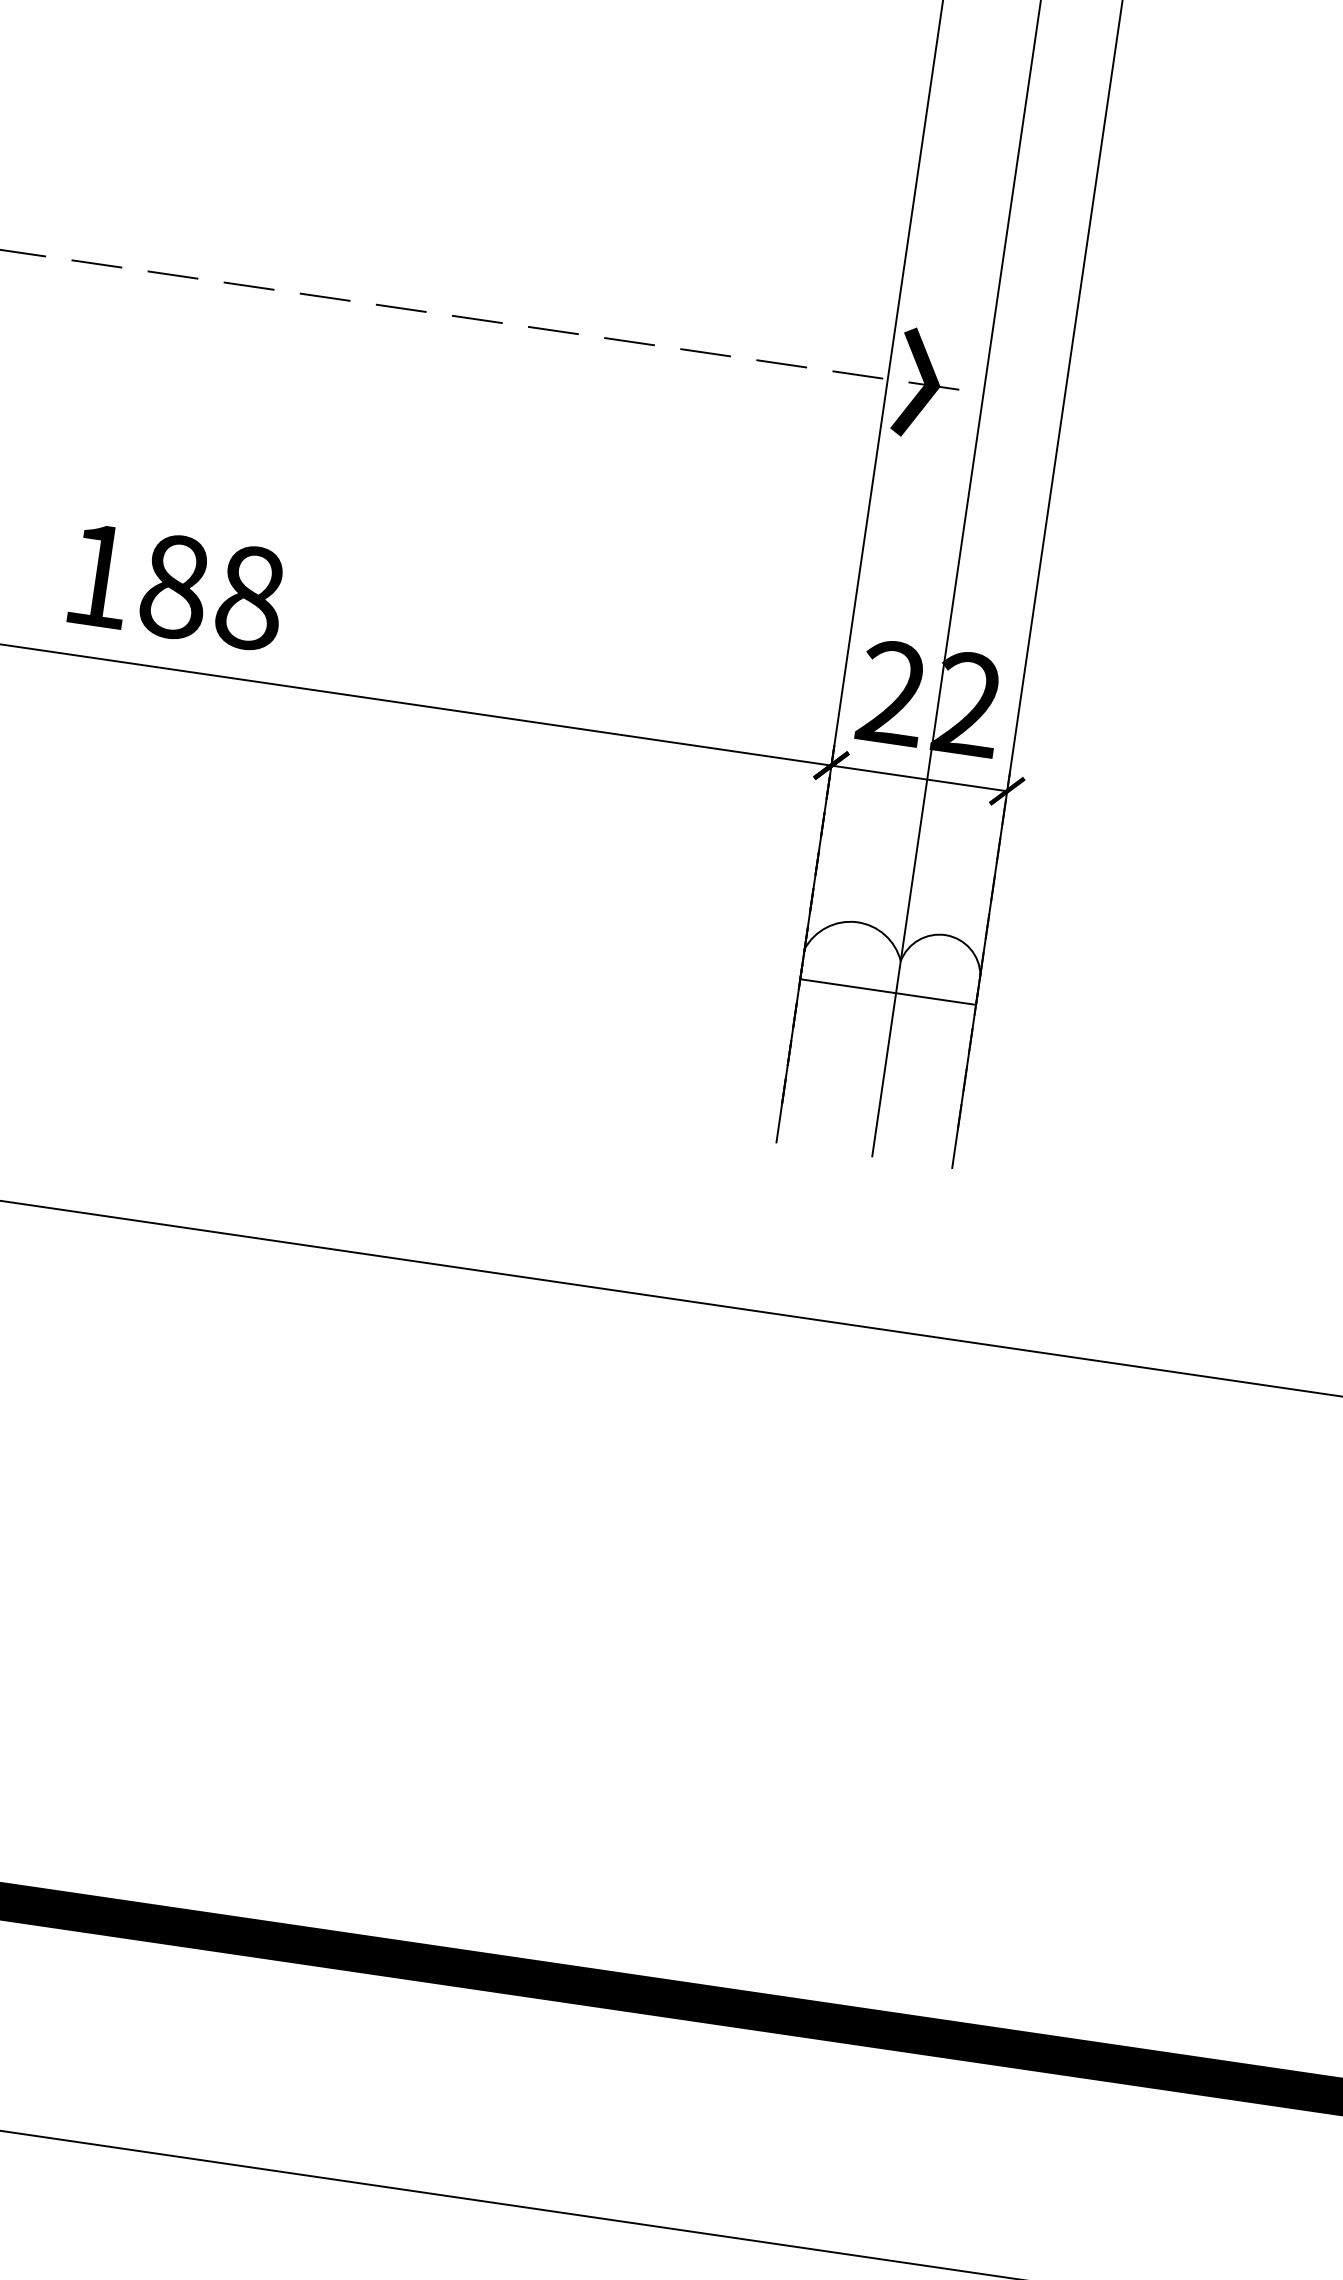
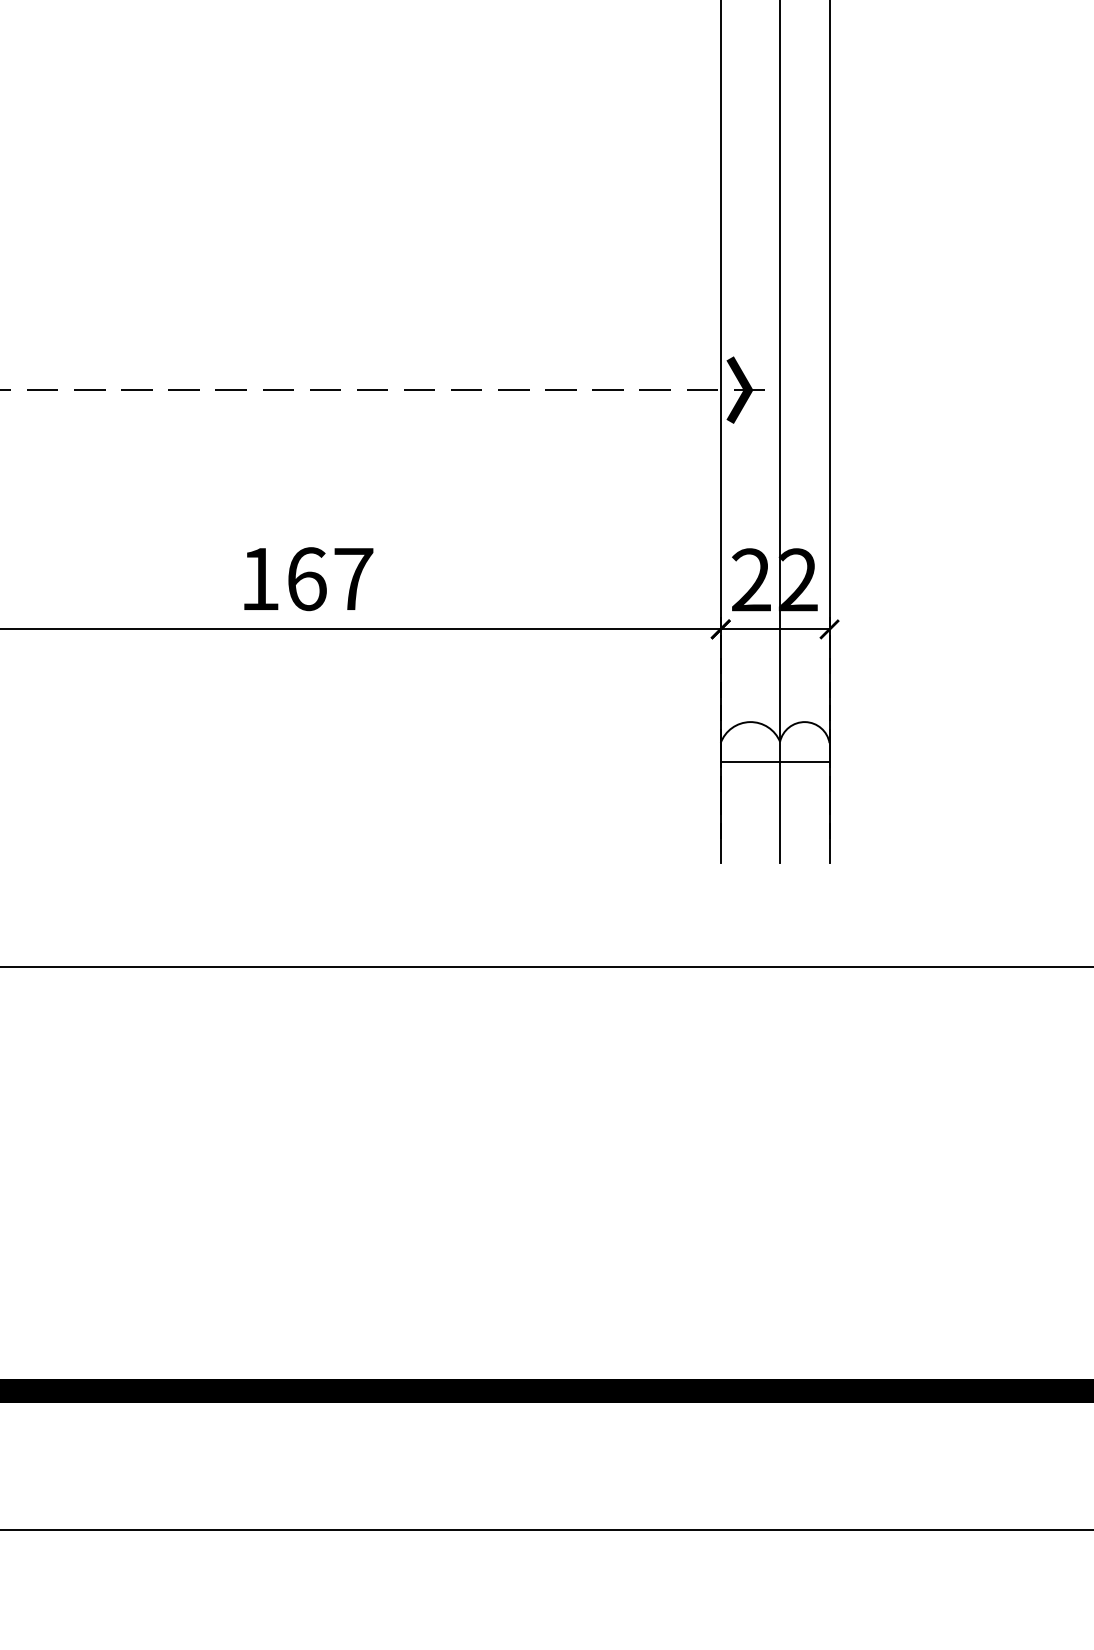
text: (212, 592) -> (330, 579), 188 -> 167

